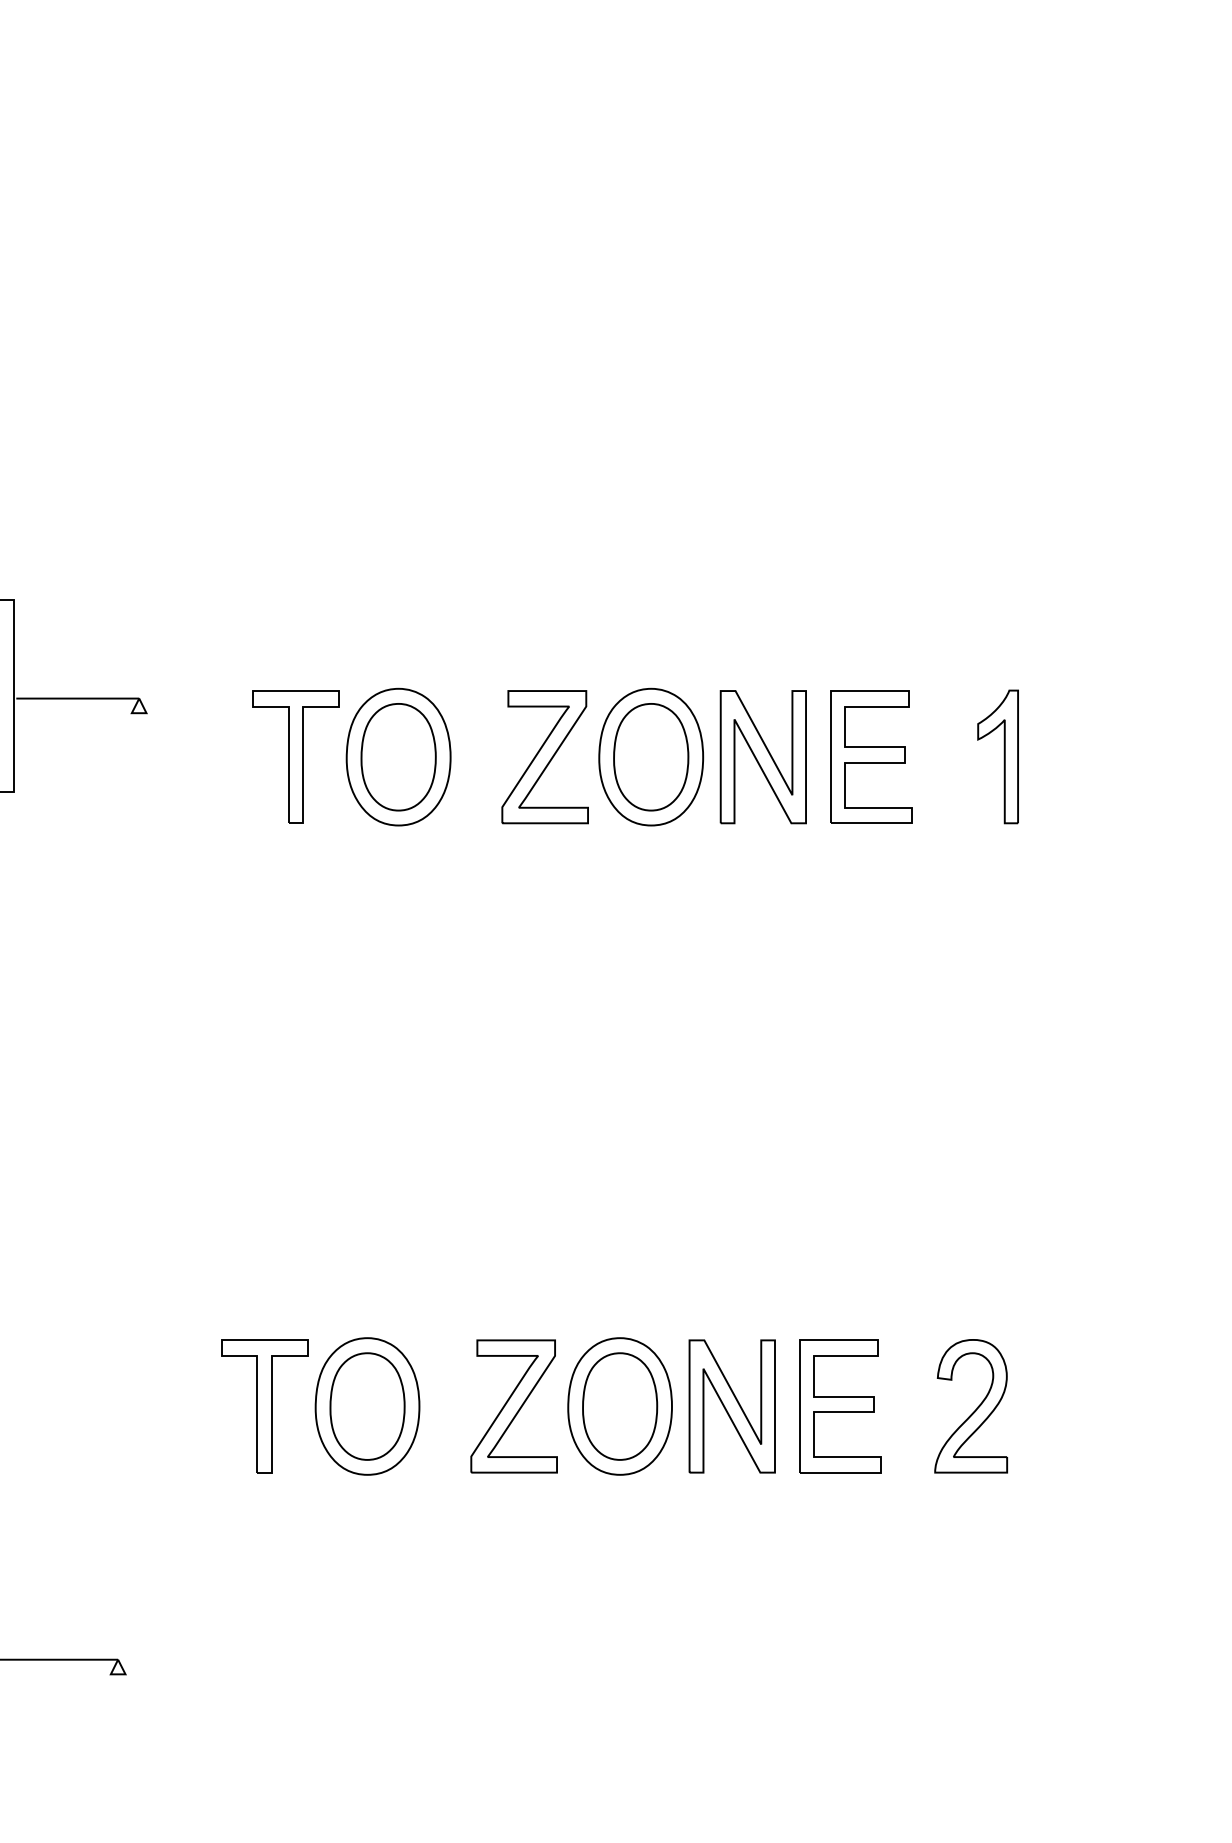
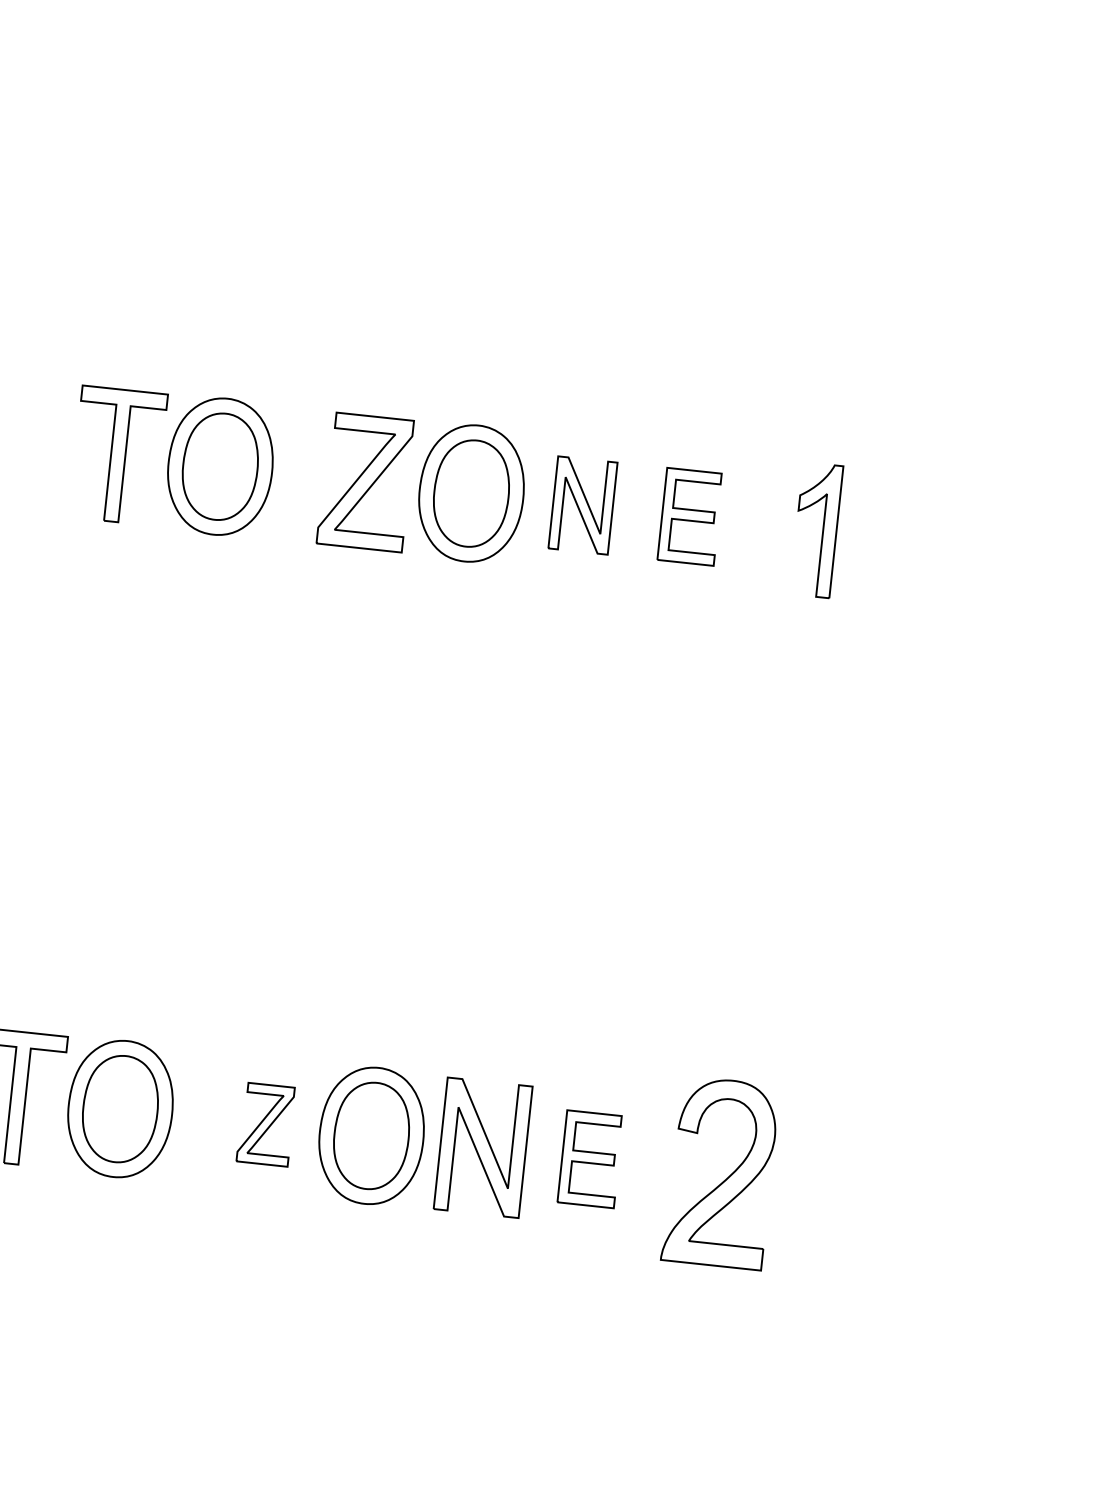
part: (871, 756) -> (690, 516), size x0.7
part: (762, 757) -> (582, 505), size x0.7
part: (513, 1406) -> (265, 1124), size x0.6
part: (840, 1406) -> (590, 1159), size x0.7
part: (970, 1406) -> (720, 1173), size x1.4

